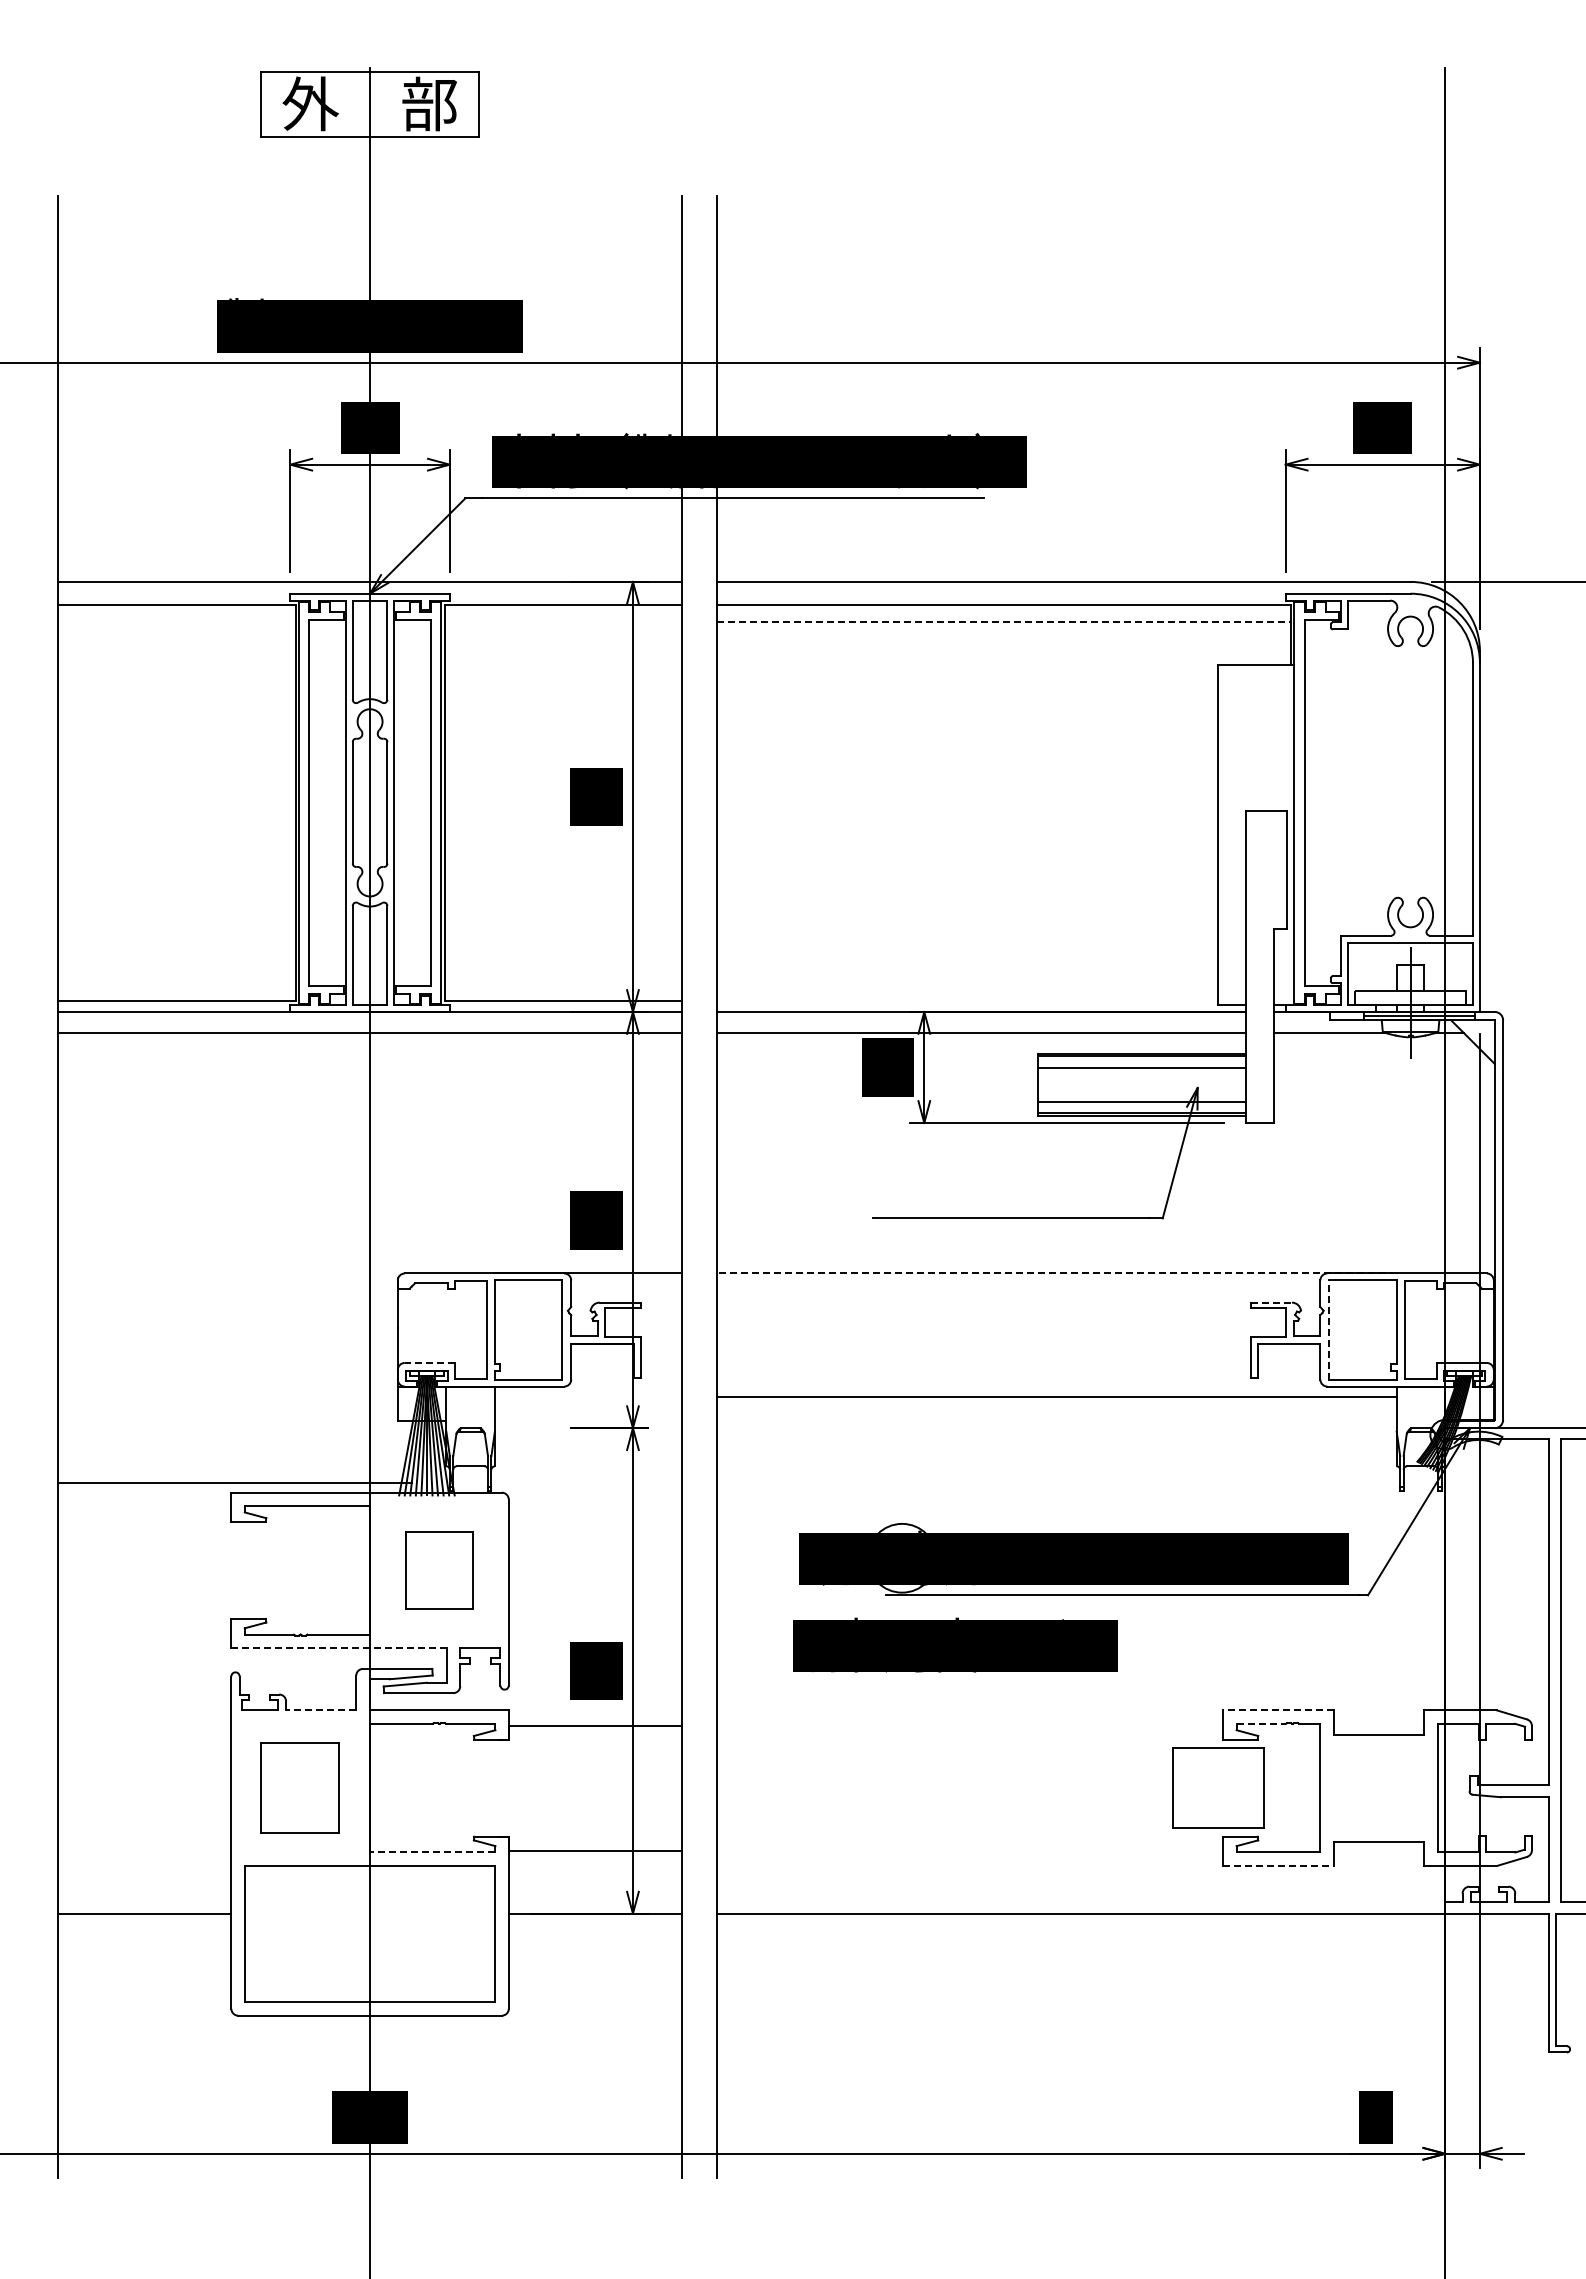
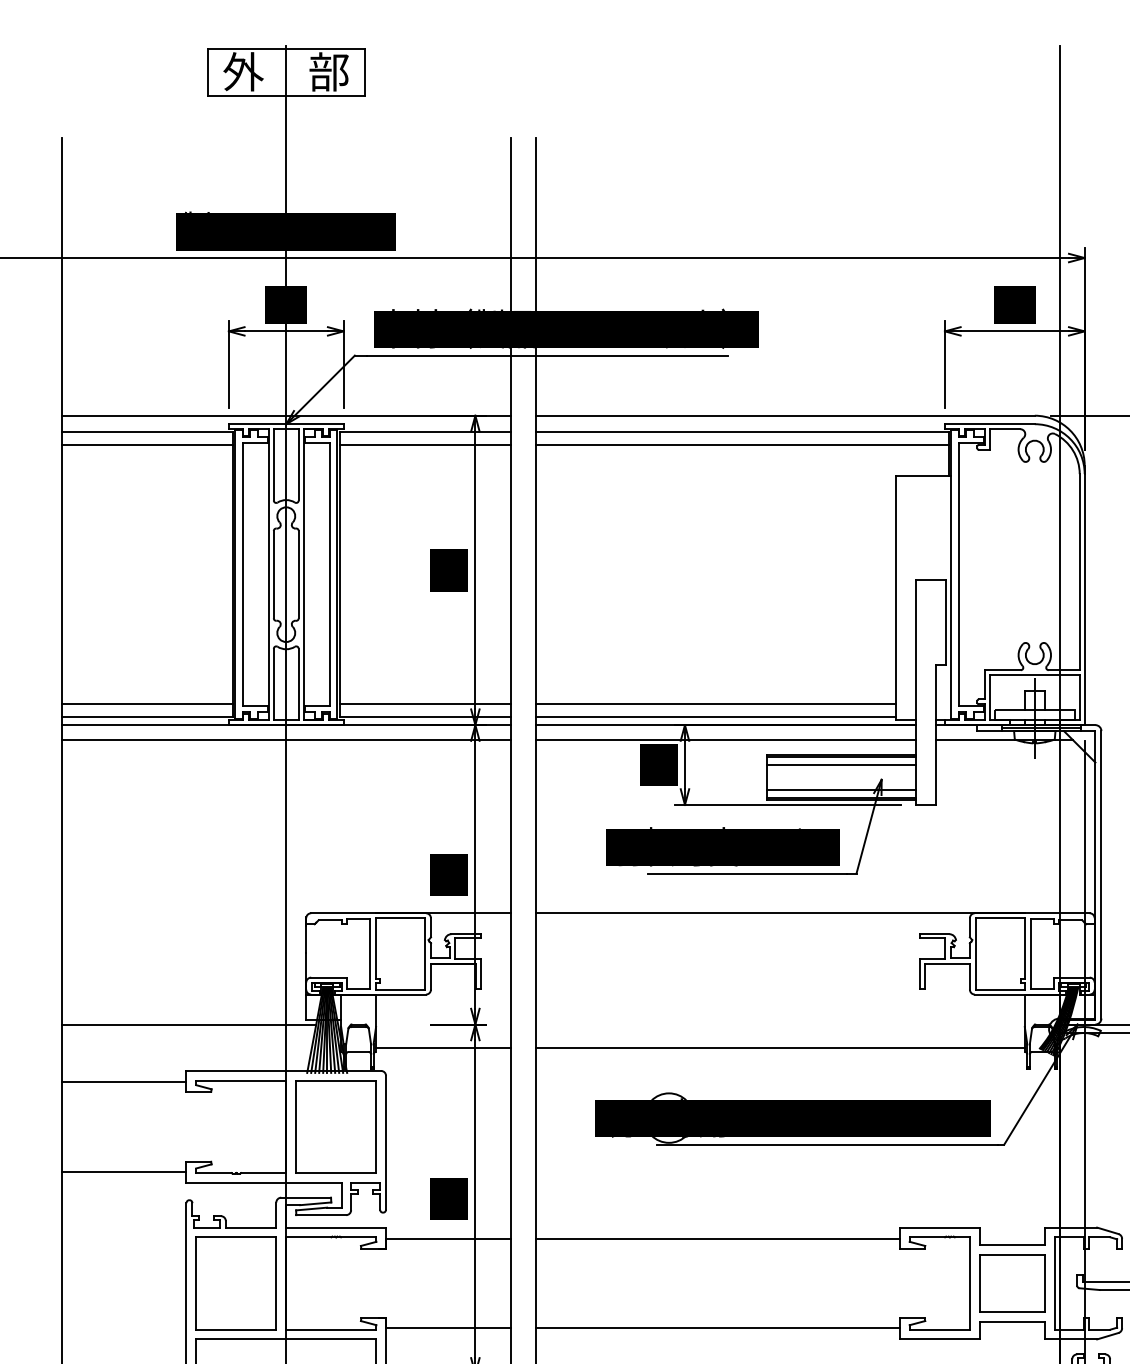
line: (176, 622) -> (147, 444), added
line: (563, 622) -> (425, 444), added
line: (1004, 622) -> (742, 444), dashed -> solid
line: (176, 983) -> (147, 704), added
line: (563, 983) -> (425, 704), added
line: (967, 983) -> (716, 704), added
line: (967, 1000) -> (716, 716), added
line: (1056, 1273) -> (780, 913), dashed -> solid
line: (1271, 1302) -> (934, 934), dashed -> solid
line: (1329, 1329) -> (976, 953), dashed -> solid
line: (429, 1362) -> (329, 977), dashed -> solid
line: (1056, 1396) -> (780, 1047), moved
line: (588, 1460) -> (443, 1047), added
line: (234, 1483) -> (188, 1024), moved
line: (144, 1507) -> (123, 1081), added
part: (439, 1570) -> (336, 1126), size x1.67
line: (144, 1632) -> (123, 1171), added
text: (955, 1644) -> (722, 846), moved
line: (339, 1648) -> (264, 1183), dashed -> solid
line: (320, 1710) -> (250, 1227), dashed -> solid
line: (1278, 1710) -> (939, 1227), dashed -> solid
line: (1261, 1723) -> (927, 1236), dashed -> solid
line: (969, 1725) -> (717, 1238), added
part: (300, 1787) -> (236, 1283), size x1.43
part: (1218, 1787) -> (1012, 1283), moved
line: (969, 1850) -> (717, 1328), added
line: (432, 1852) -> (331, 1329), dashed -> solid
line: (1279, 1865) -> (940, 1339), dashed -> solid

